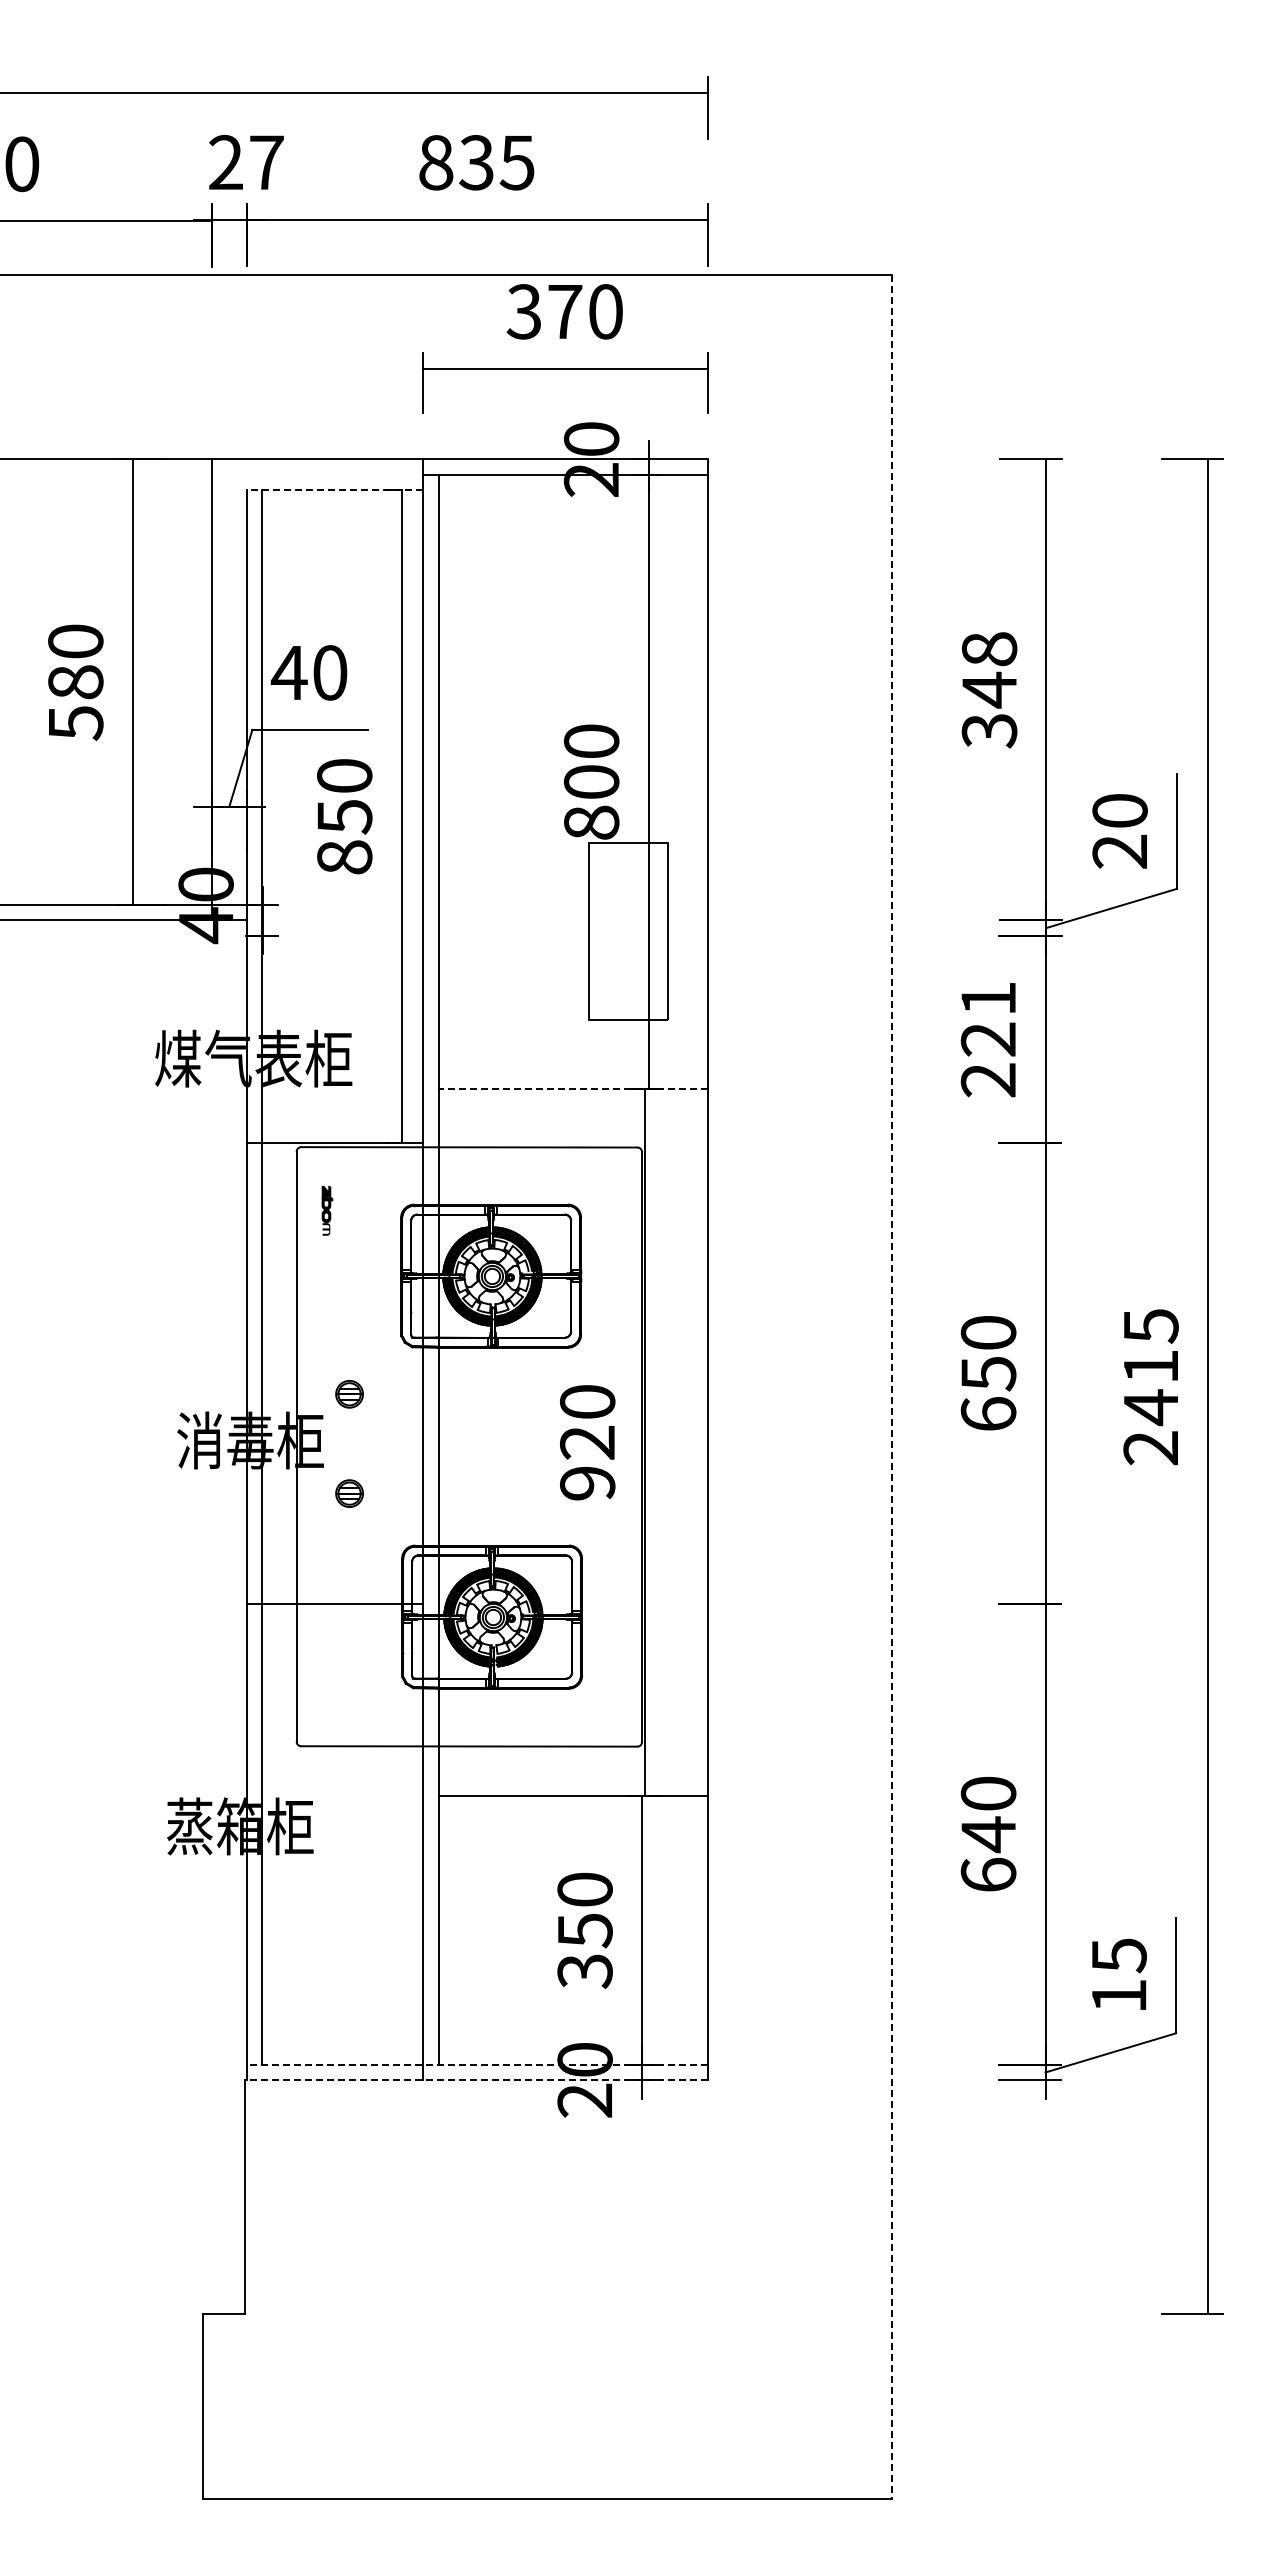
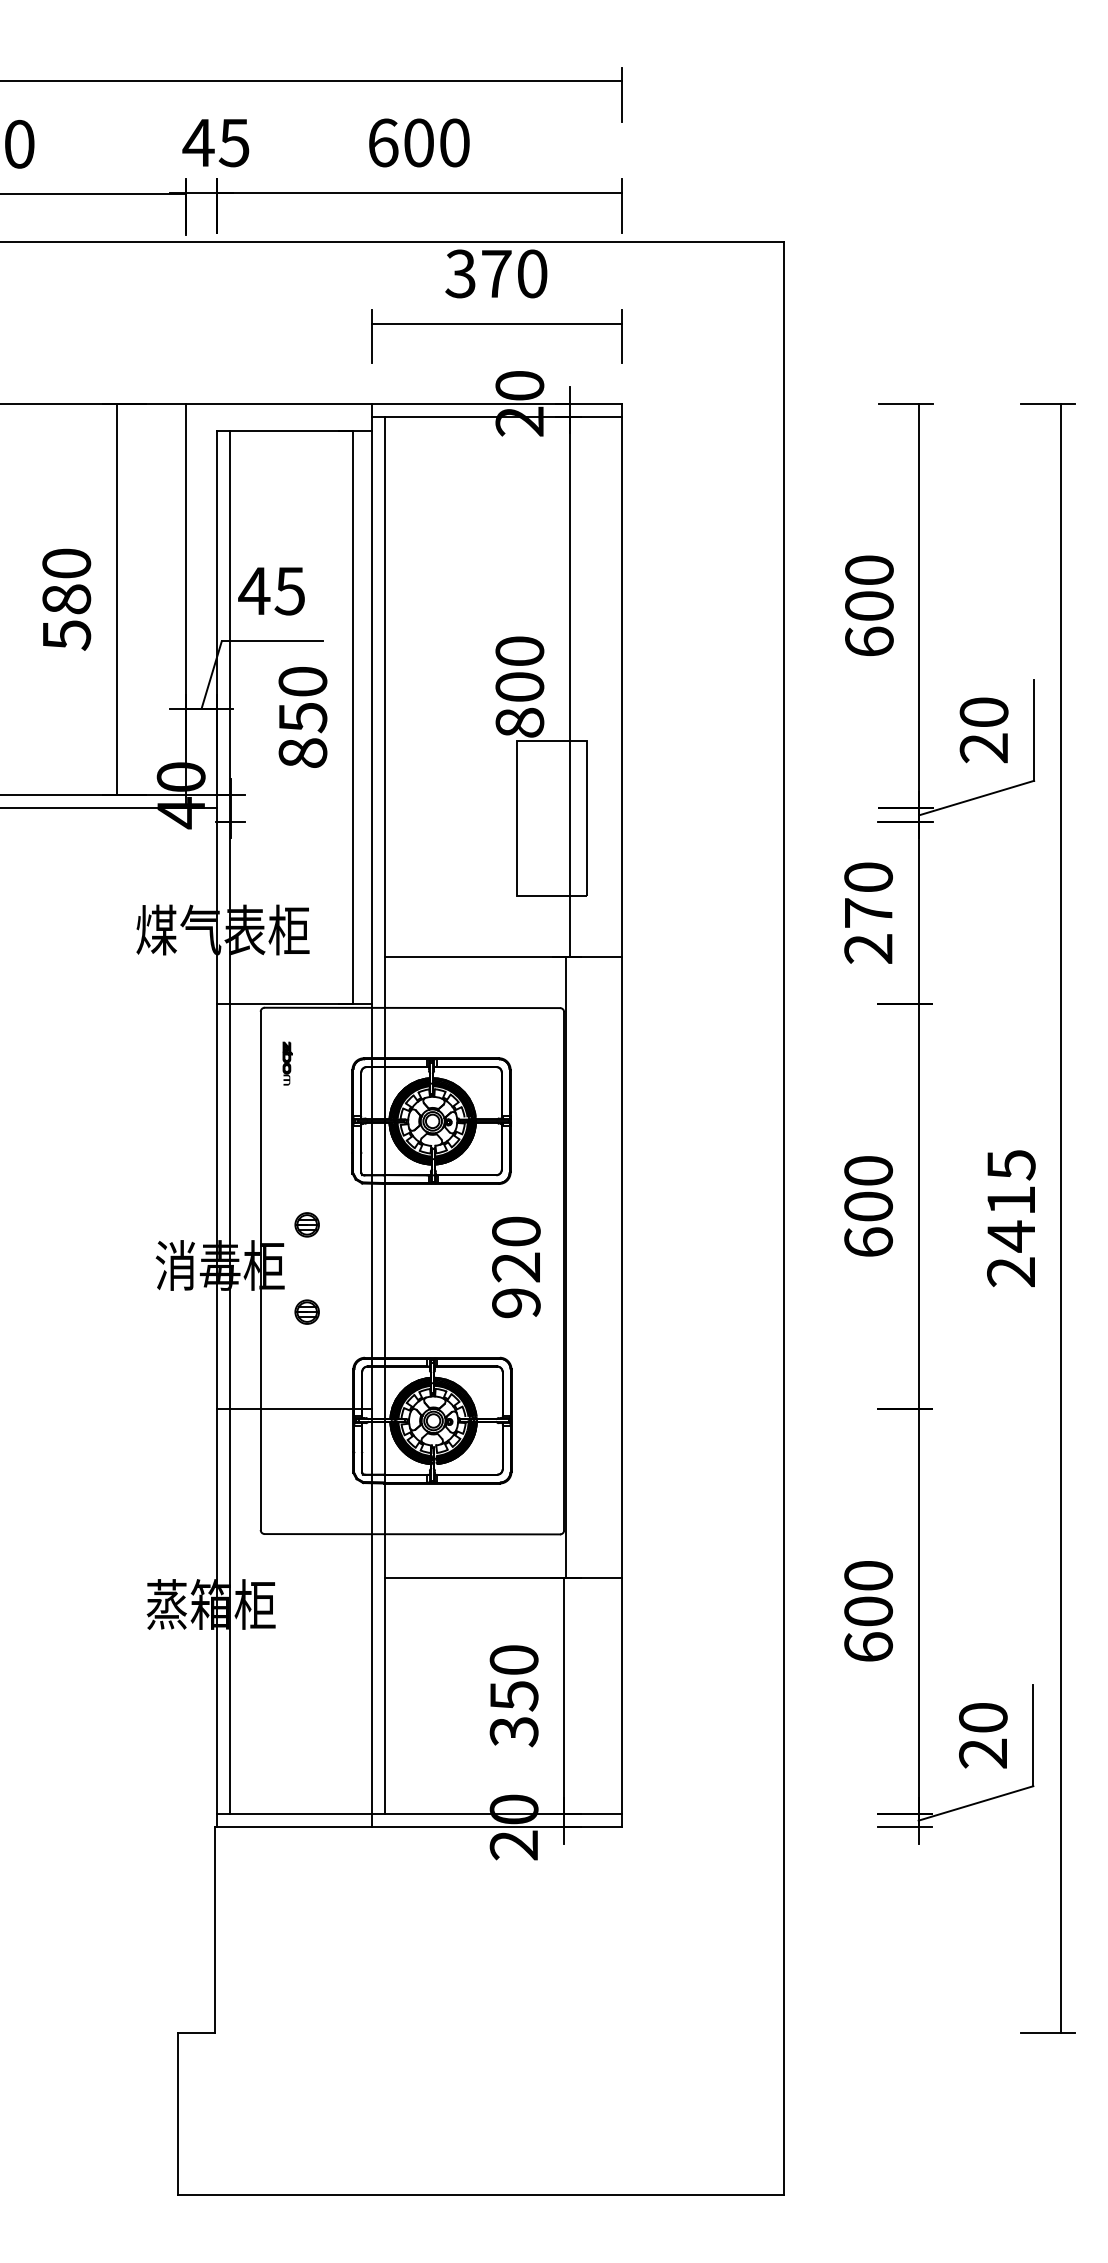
text: (245, 162) -> (215, 142), 27 -> 45
text: (476, 162) -> (418, 142), 835 -> 600
line: (334, 490) -> (293, 430), dashed -> solid
text: (329, 672) -> (289, 590), 40 -> 45
text: (989, 690) -> (869, 606), 348 -> 600
text: (988, 1019) -> (868, 895), 221 -> 270
line: (572, 1089) -> (503, 957), dashed -> solid
text: (988, 1373) -> (868, 1206), 650 -> 600
line: (891, 1386) -> (783, 1218), dashed -> solid
text: (988, 1834) -> (868, 1611), 640 -> 600
text: (1118, 1975) -> (982, 1735), 15 -> 20
line: (476, 2064) -> (418, 1813), dashed -> solid
line: (475, 2080) -> (417, 1827), dashed -> solid

